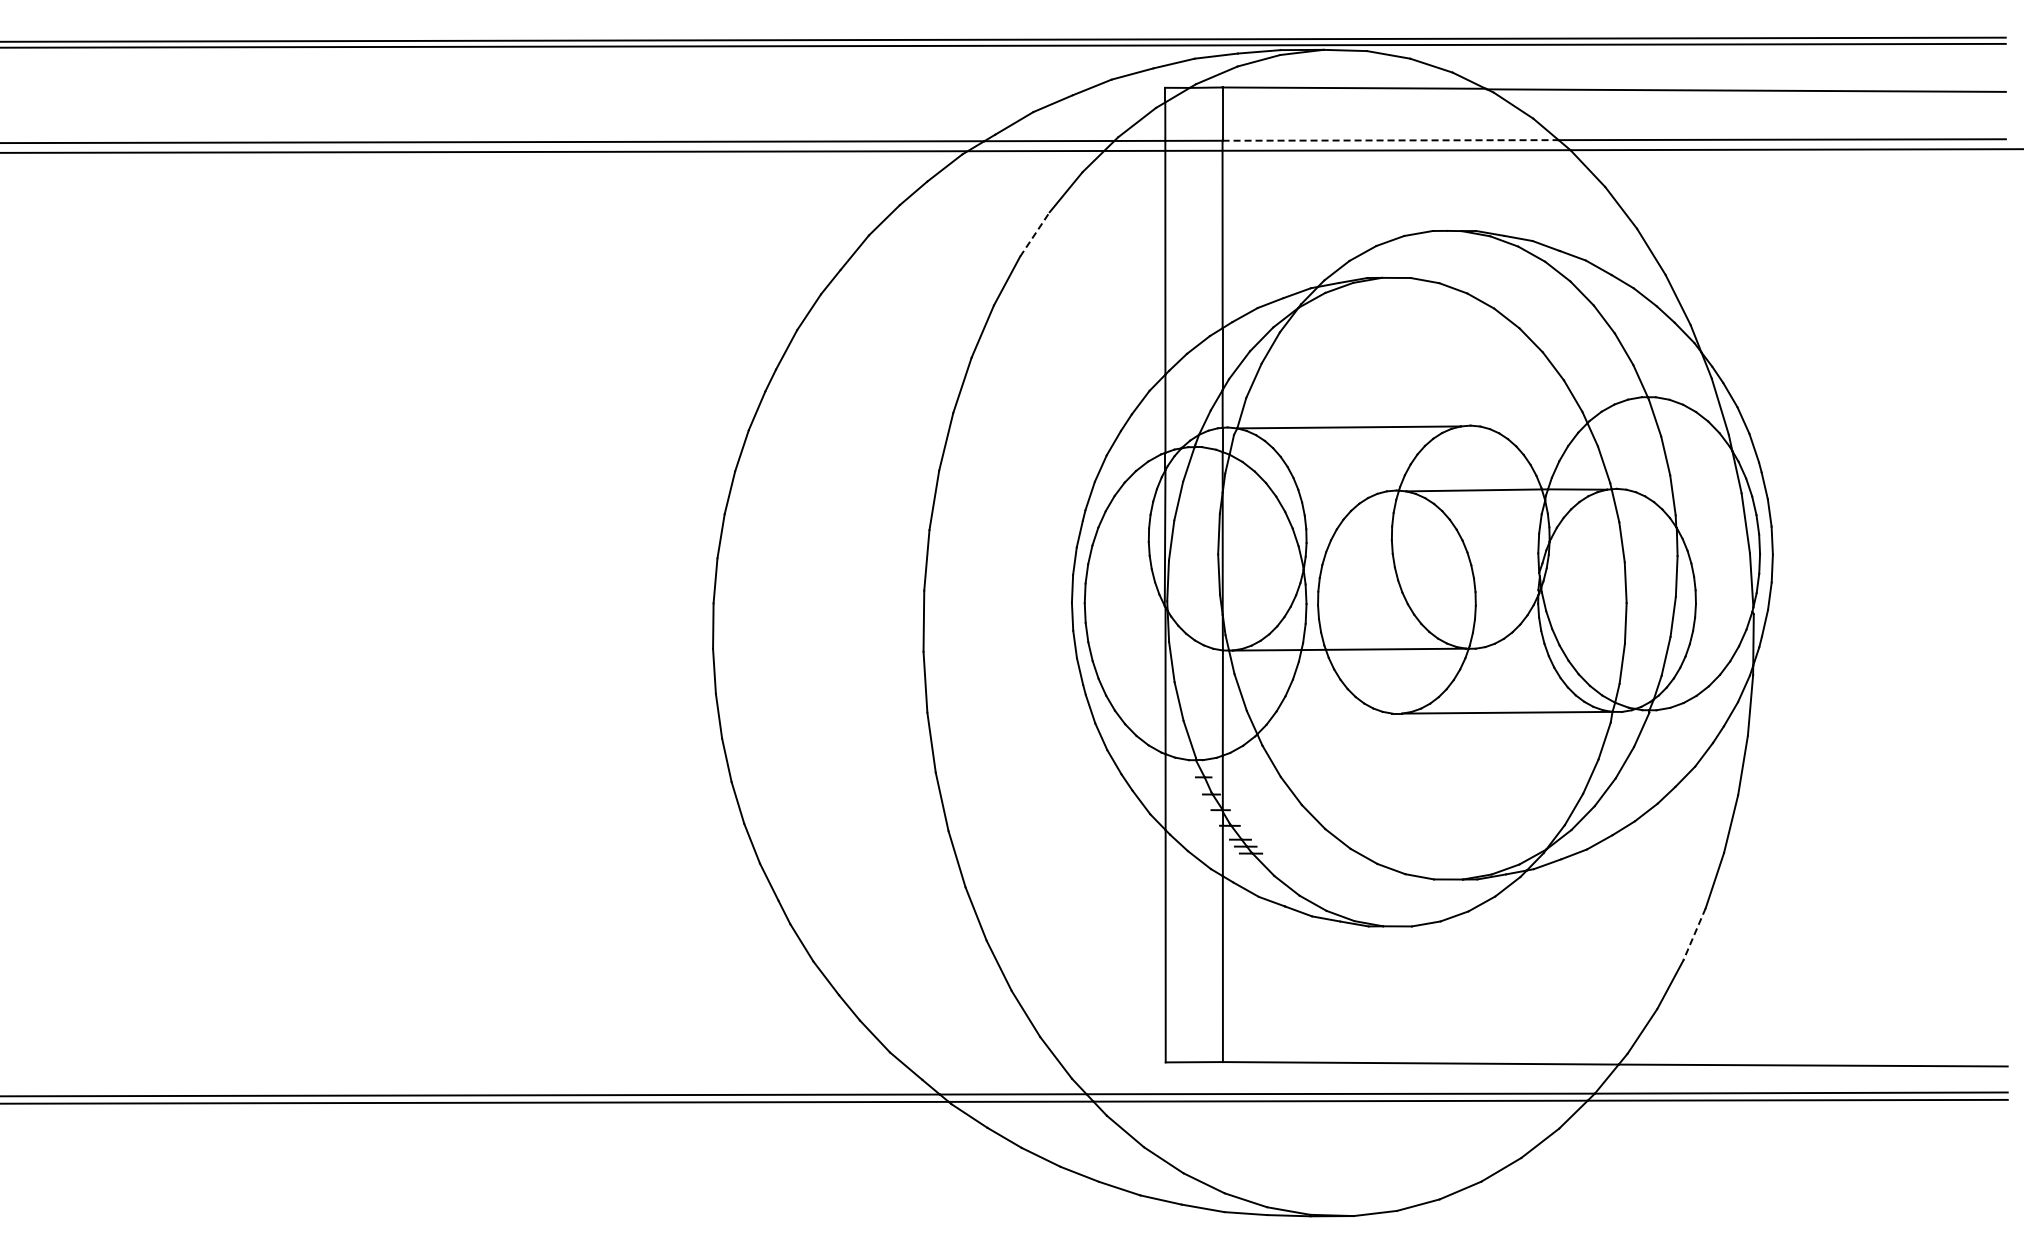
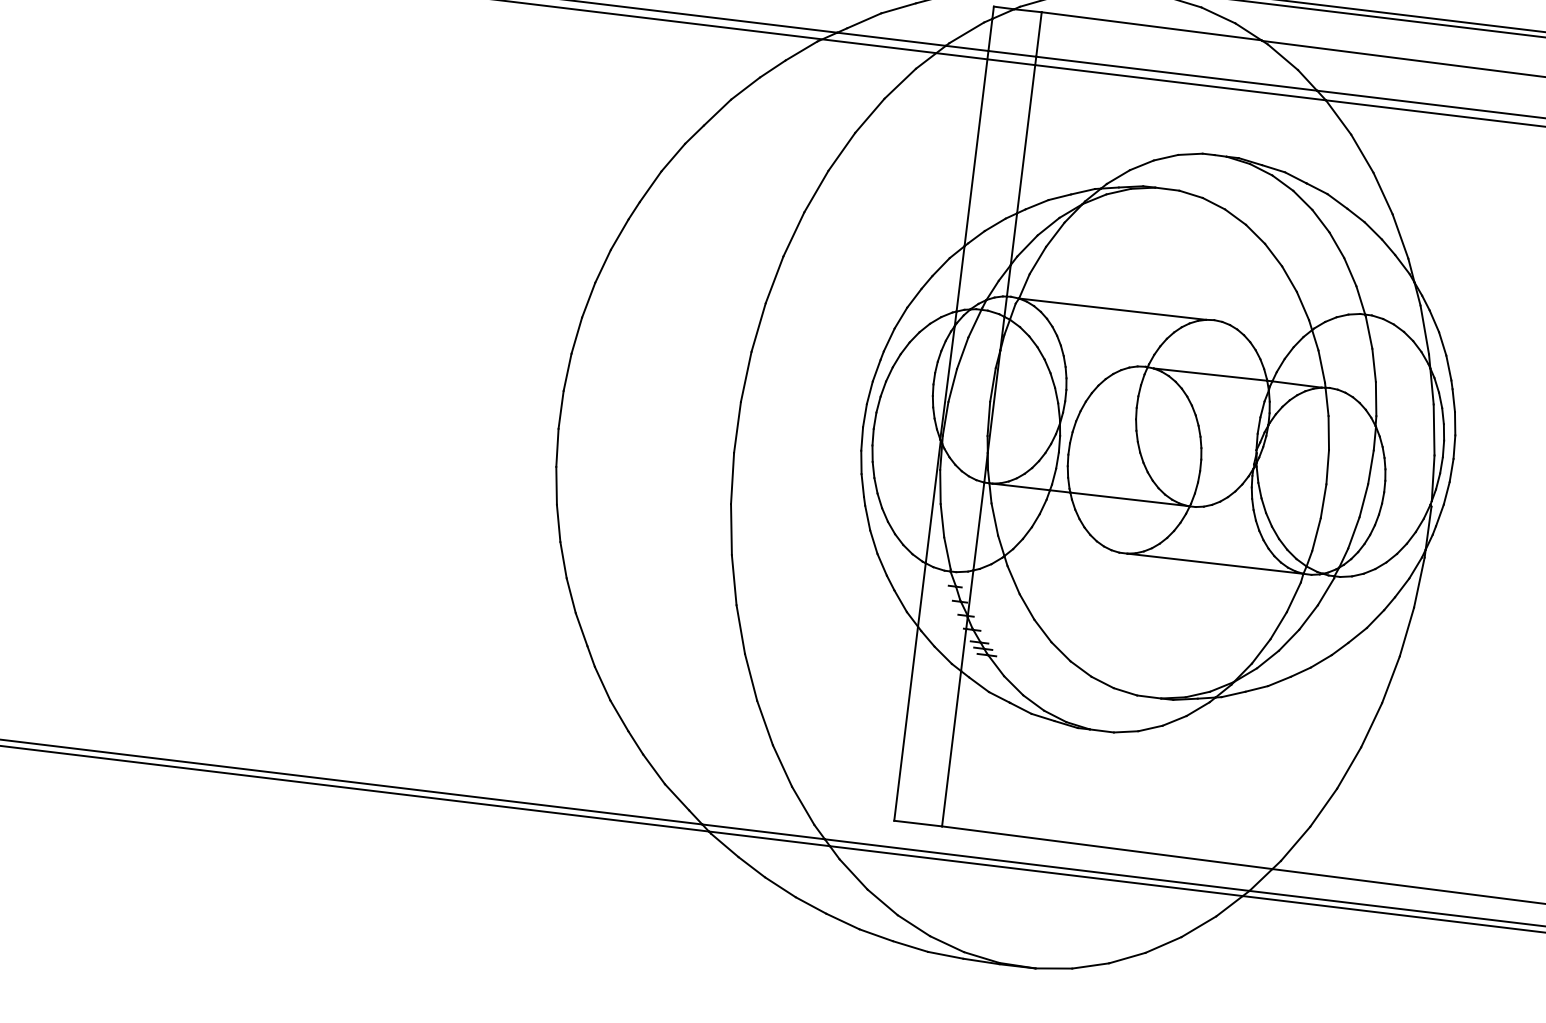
line: (1391, 140) -> (1177, 73), dashed -> solid
line: (1034, 234) -> (869, 115), dashed -> solid
line: (1694, 934) -> (1349, 768), dashed -> solid

